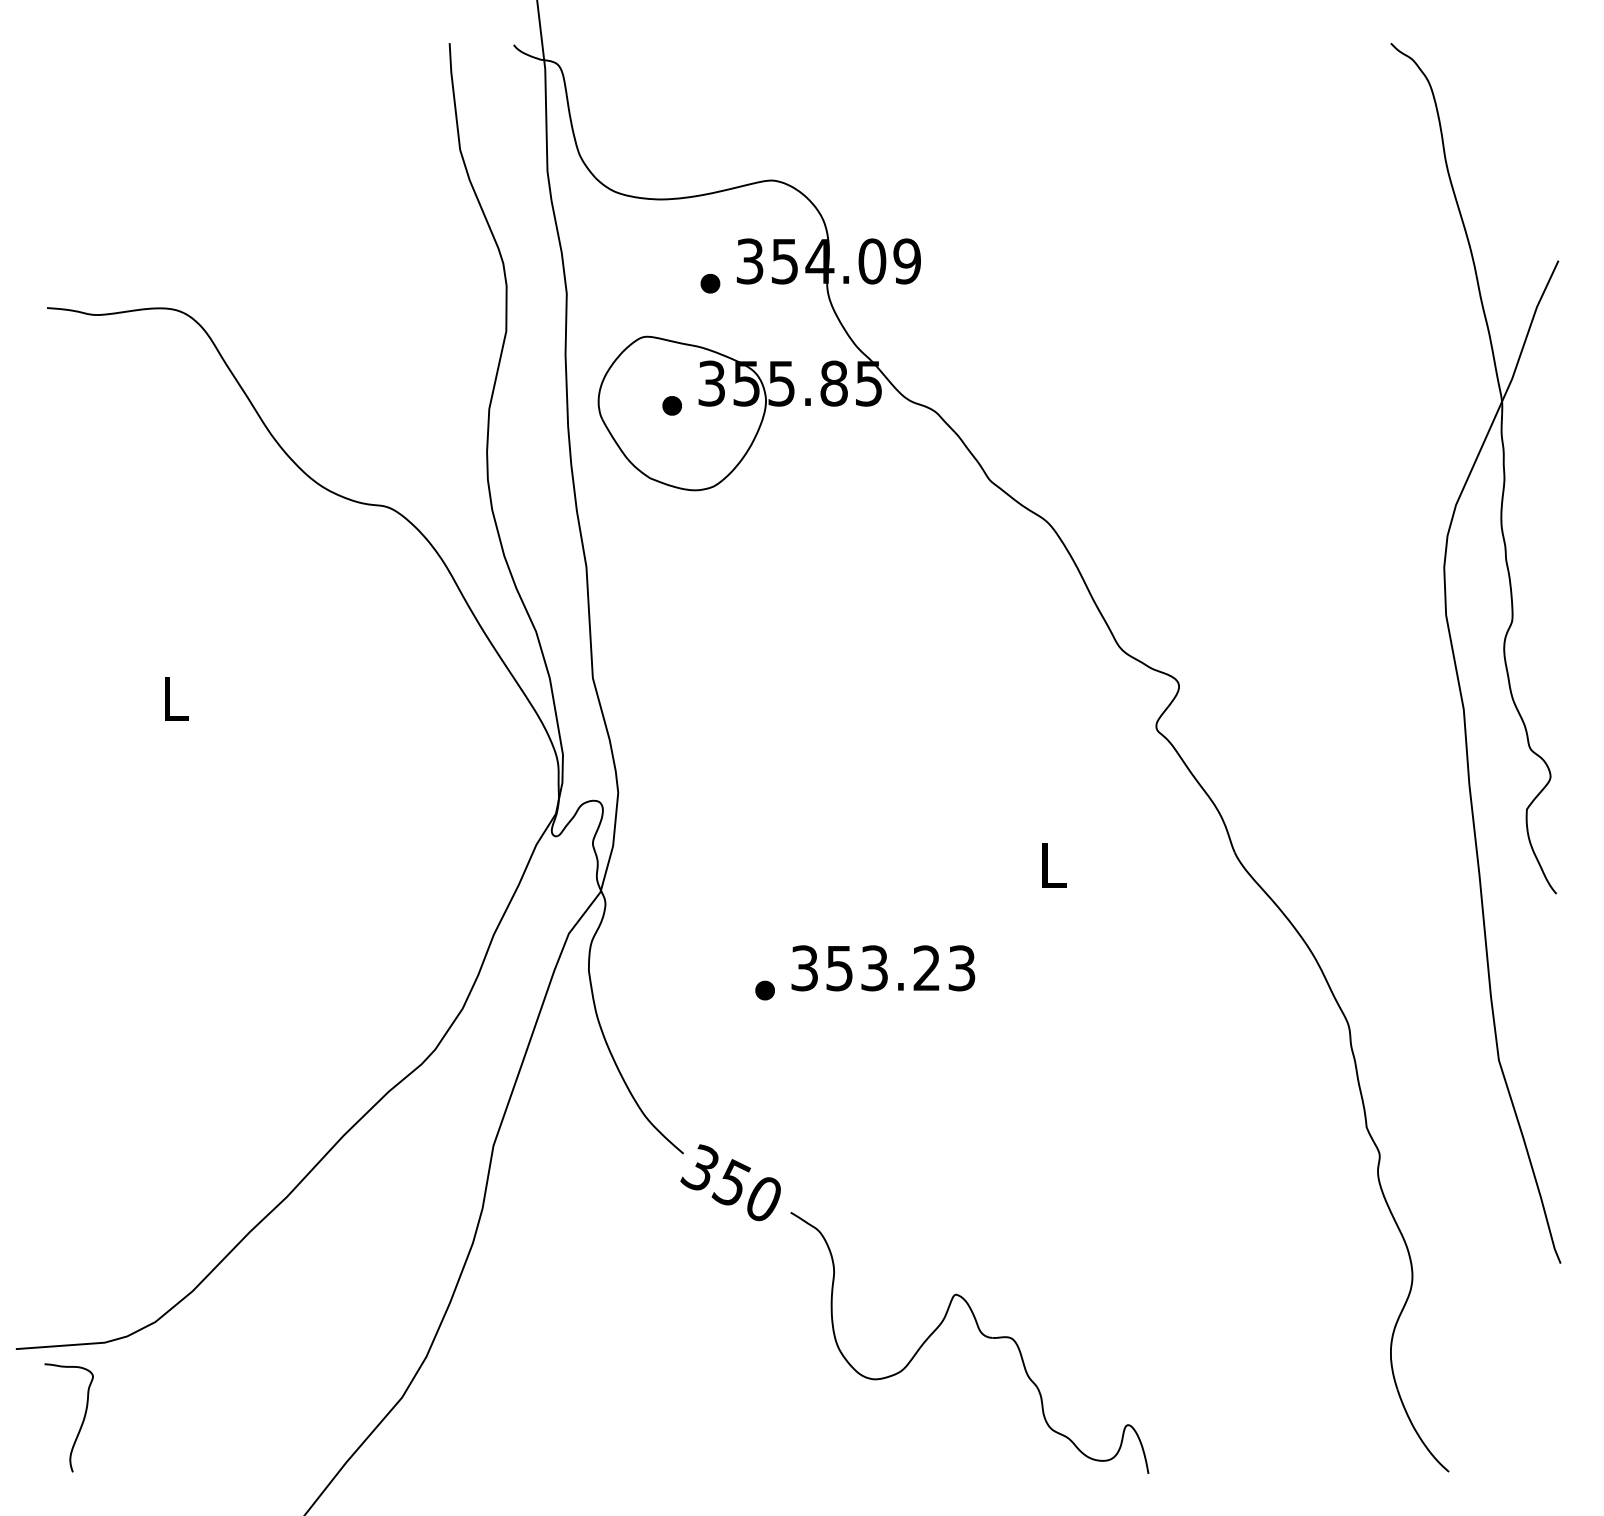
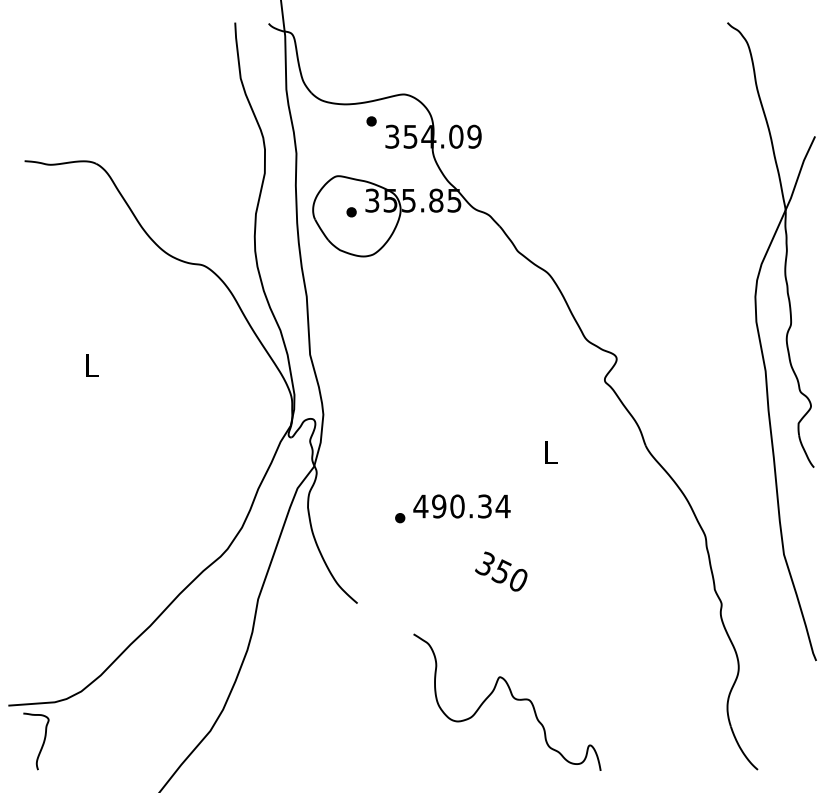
part: (710, 283) -> (371, 121), moved
text: (882, 968) -> (461, 506), 353.23 -> 490.34
text: (731, 1182) -> (501, 571), moved

